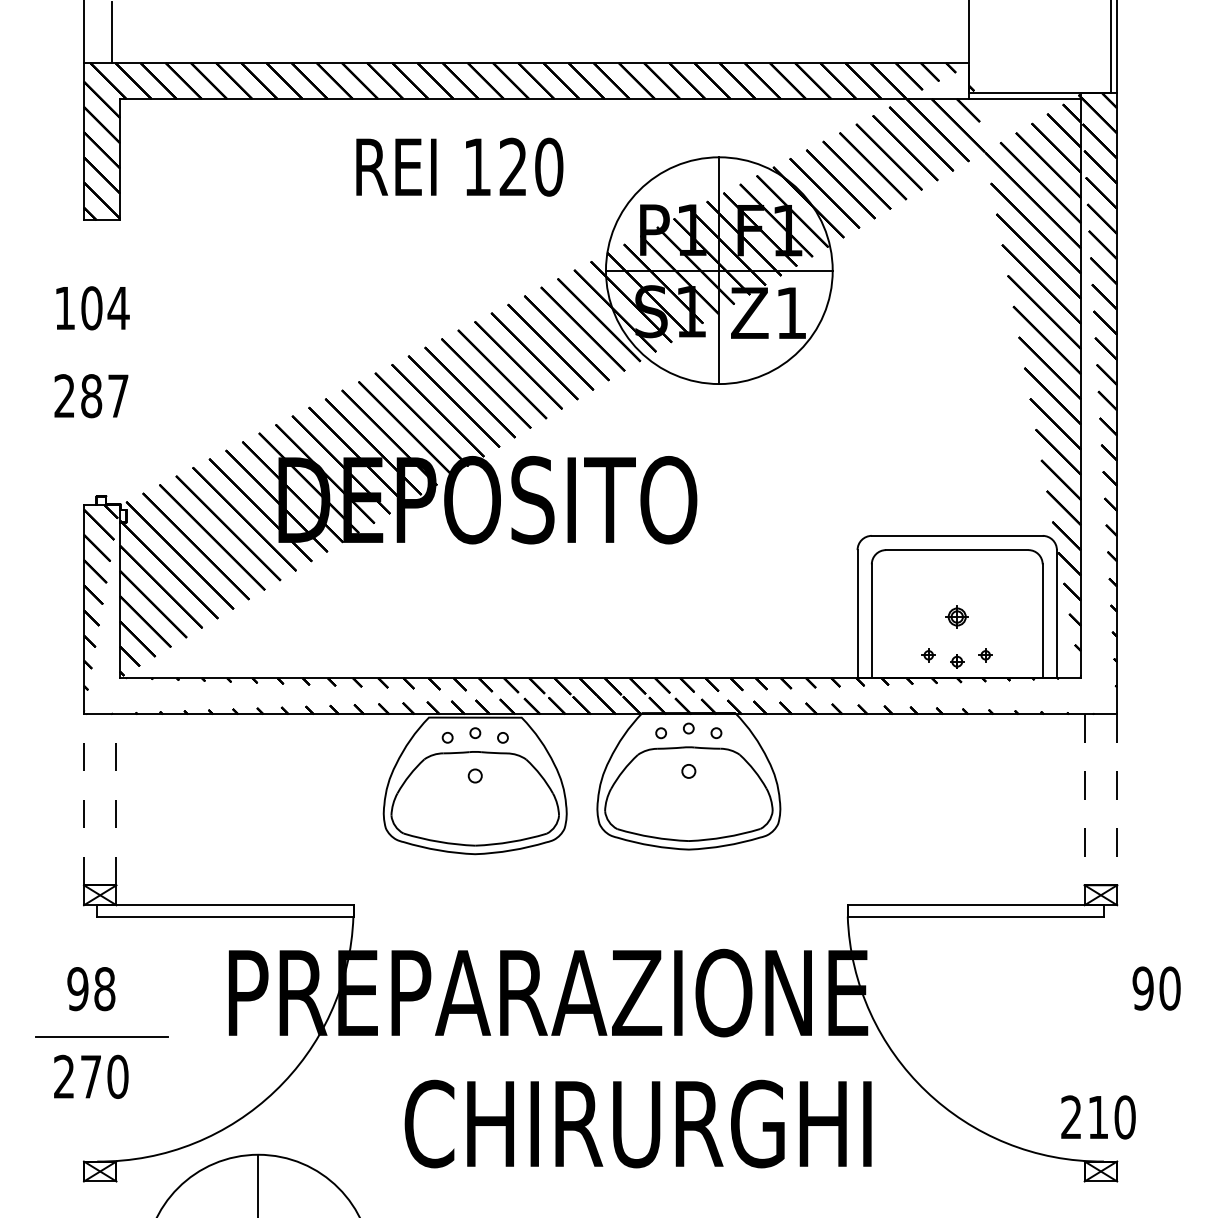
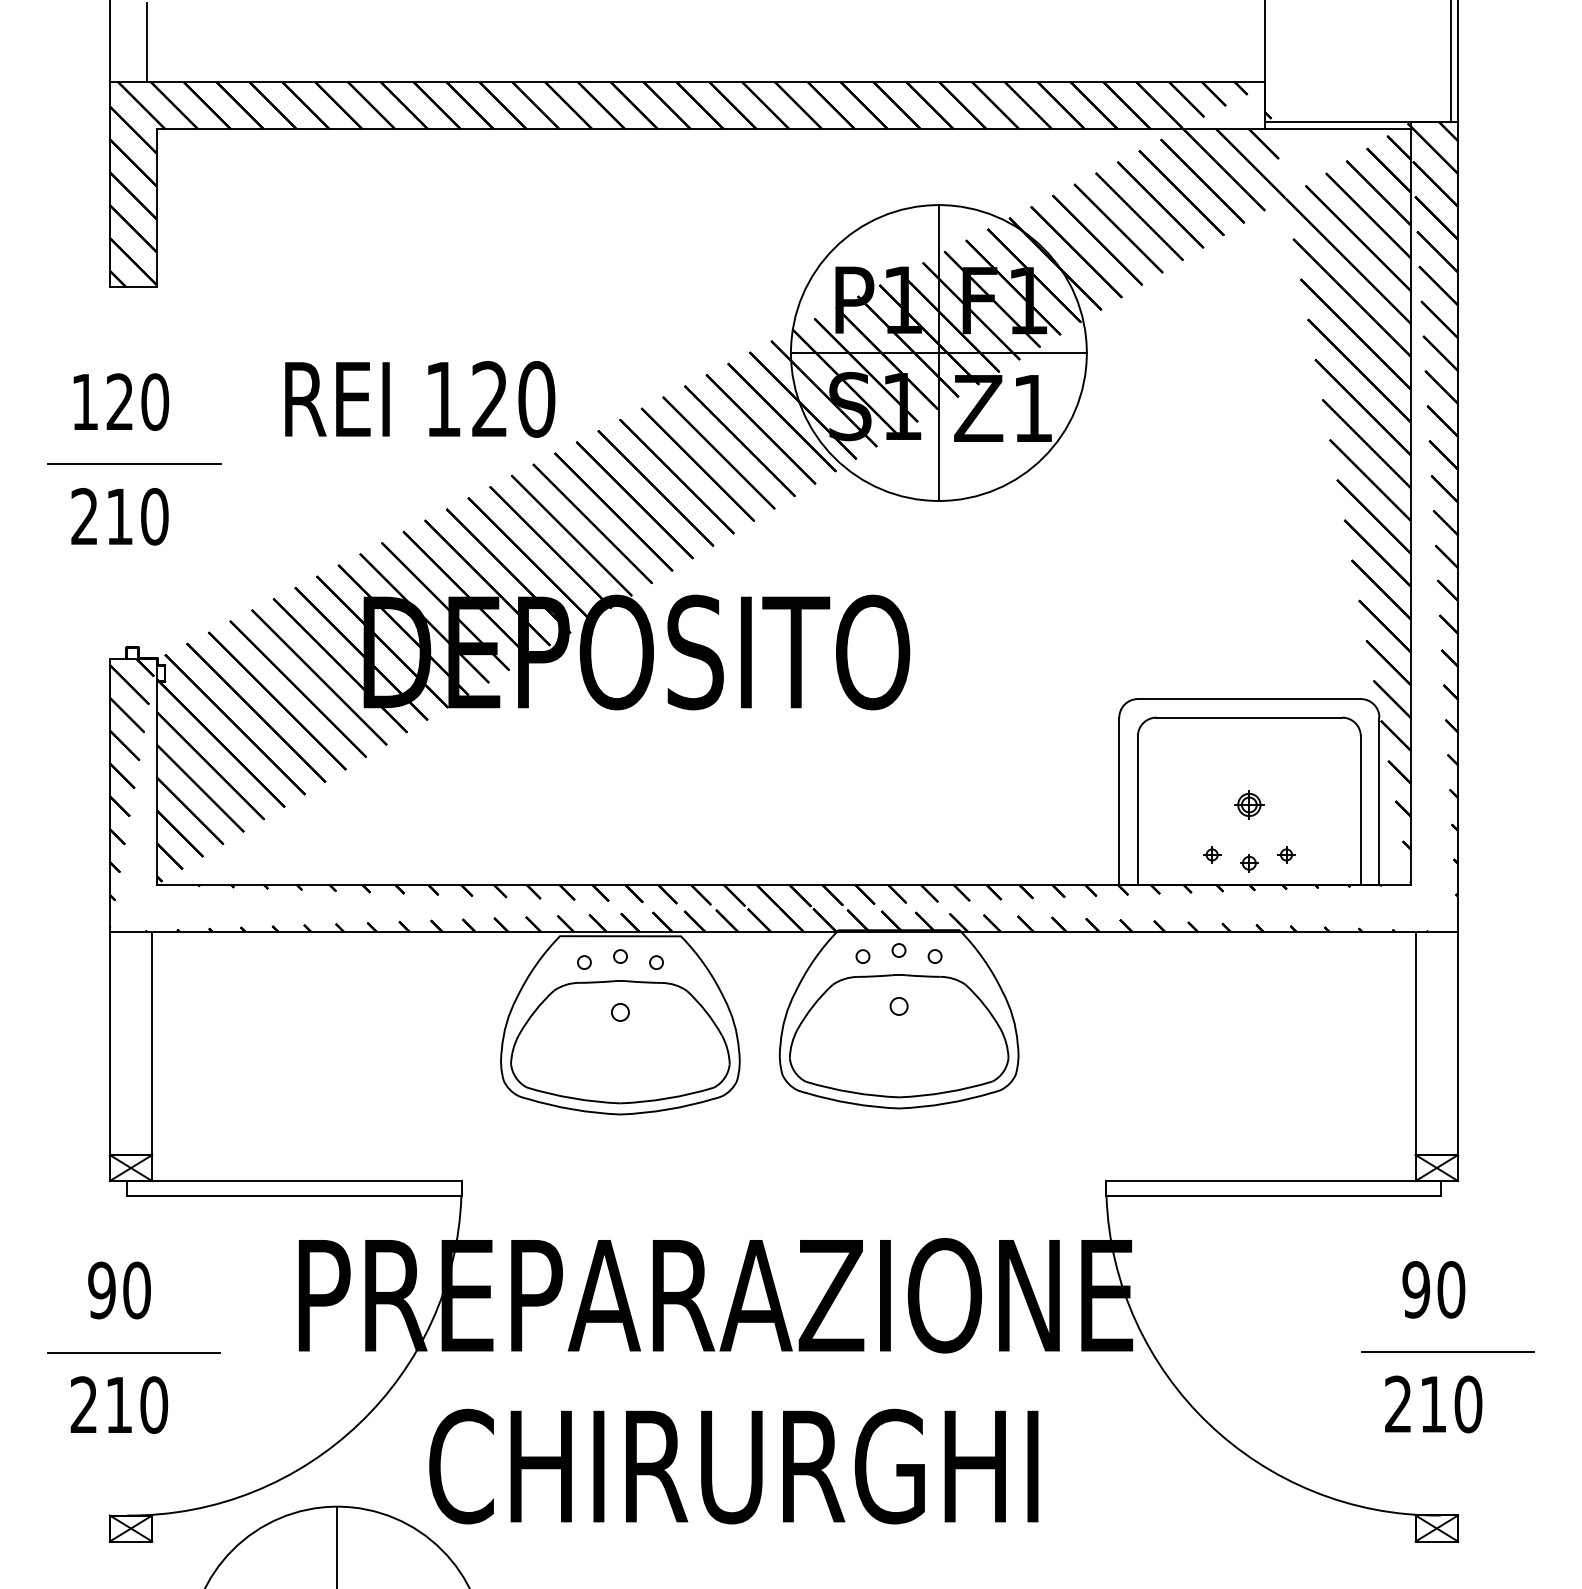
text: (459, 166) -> (419, 398), moved
text: (105, 308) -> (137, 402), 104 -> 120
line: (102, 356) -> (133, 465), added
text: (105, 396) -> (137, 517), 287 -> 210
line: (84, 799) -> (110, 1043), dashed -> solid
line: (116, 799) -> (152, 1043), dashed -> solid
line: (1084, 800) -> (1415, 1044), dashed -> solid
line: (1117, 800) -> (1458, 1044), dashed -> solid
text: (104, 988) -> (136, 1289), 98 -> 90
text: (1156, 988) -> (1433, 1289), moved
line: (1109, 1036) -> (1448, 1352), added
text: (90, 1076) -> (118, 1404), 270 -> 210
text: (1098, 1117) -> (1433, 1404), moved
text: (637, 1123) -> (732, 1465), moved

